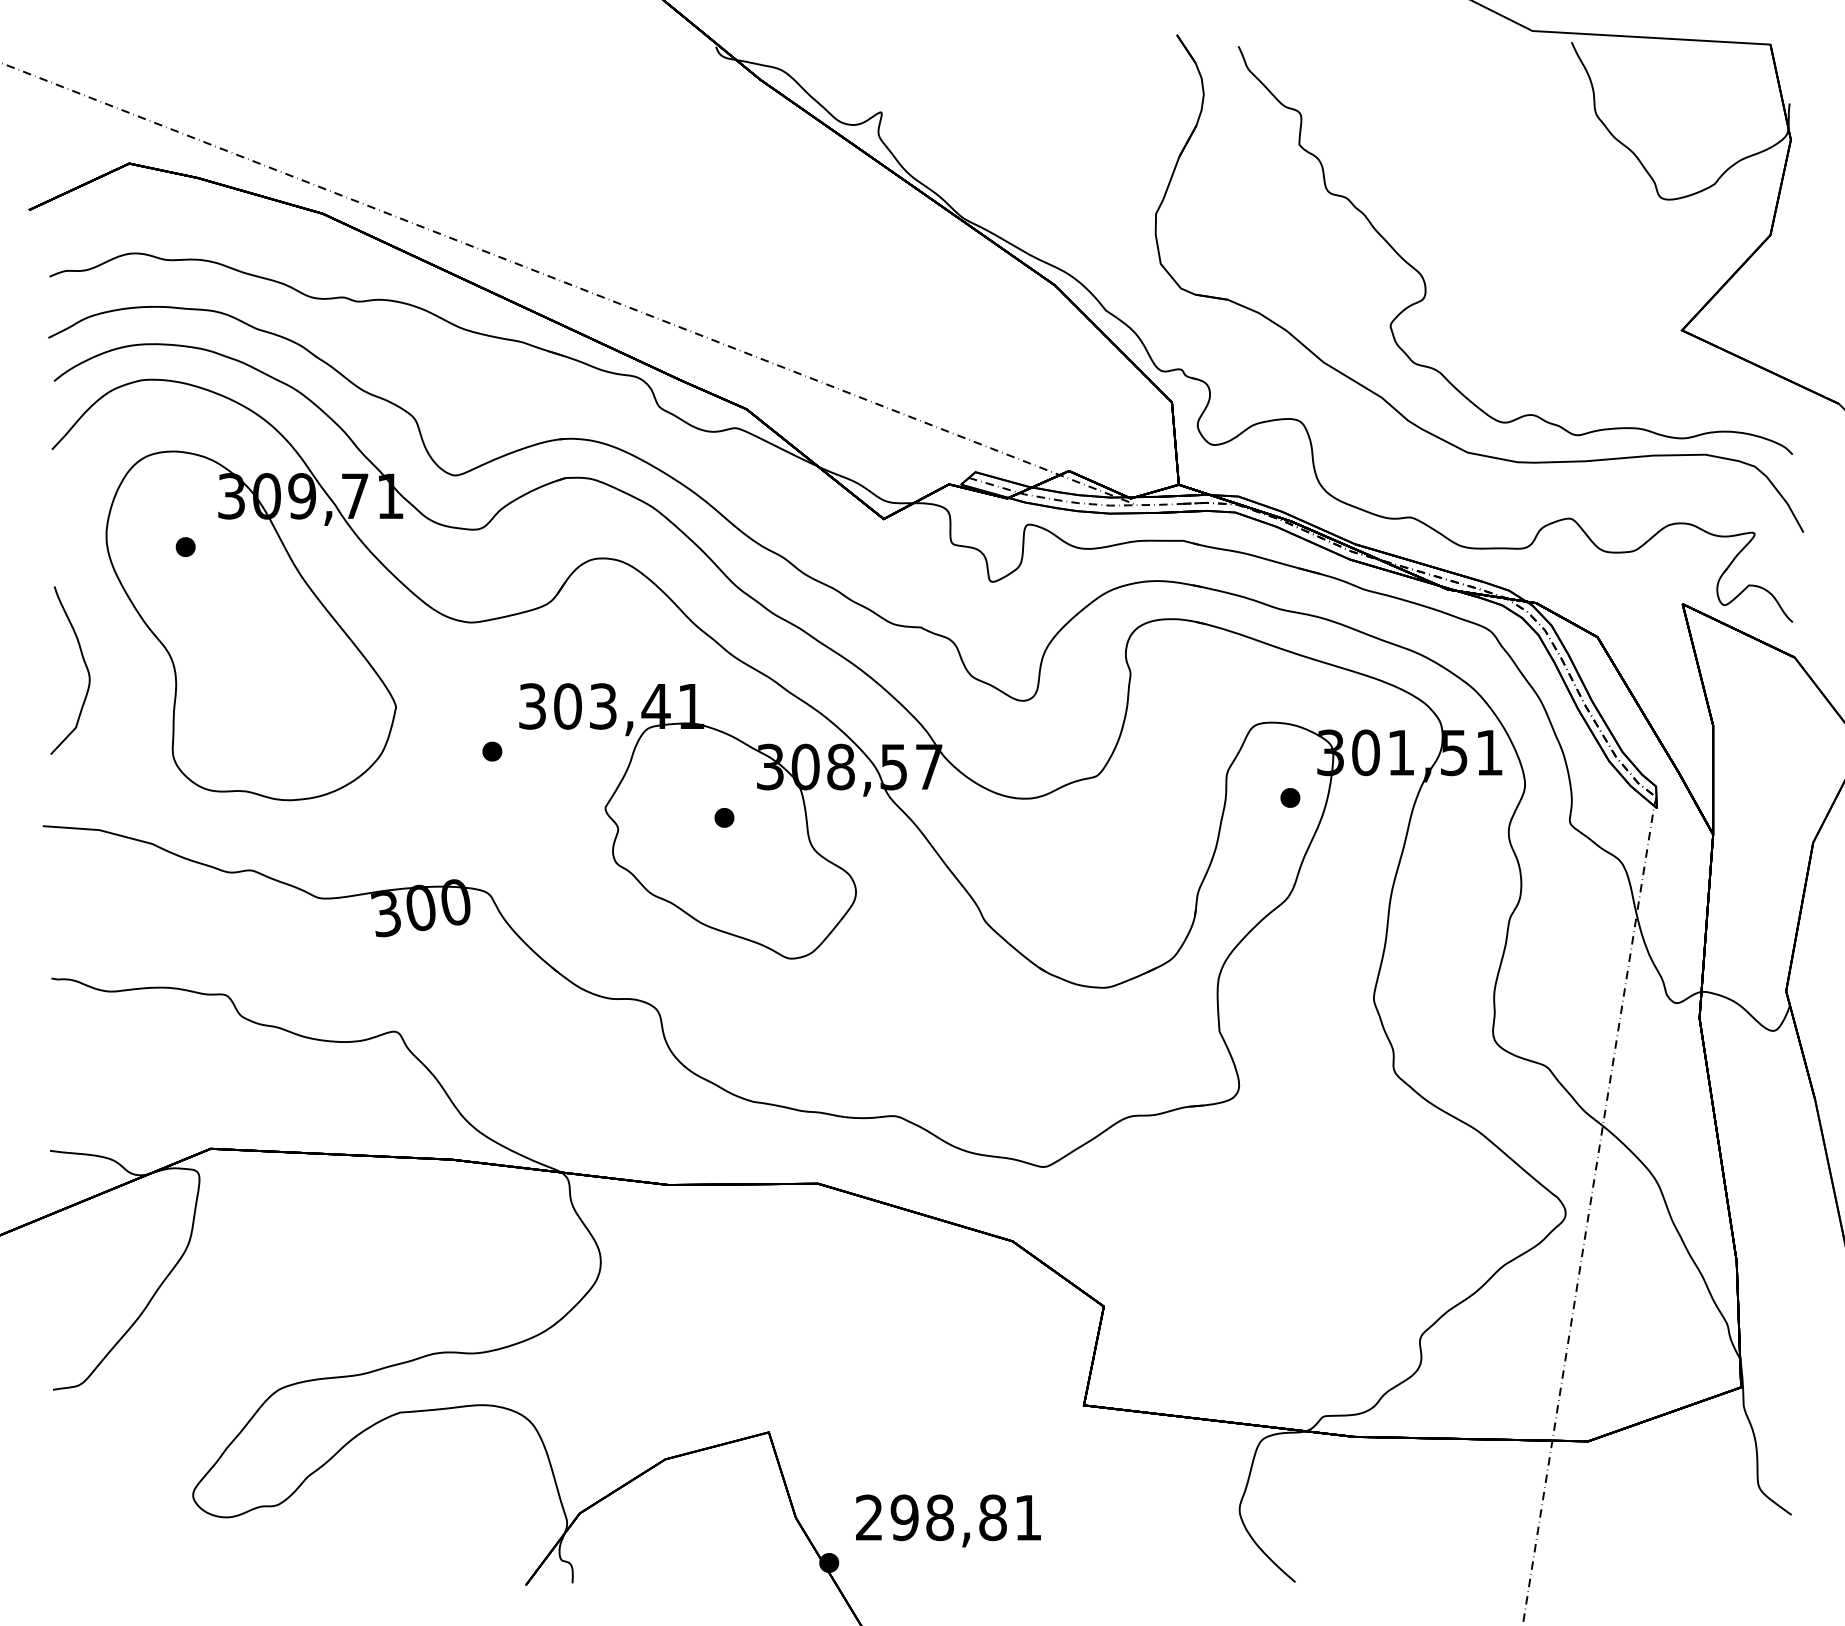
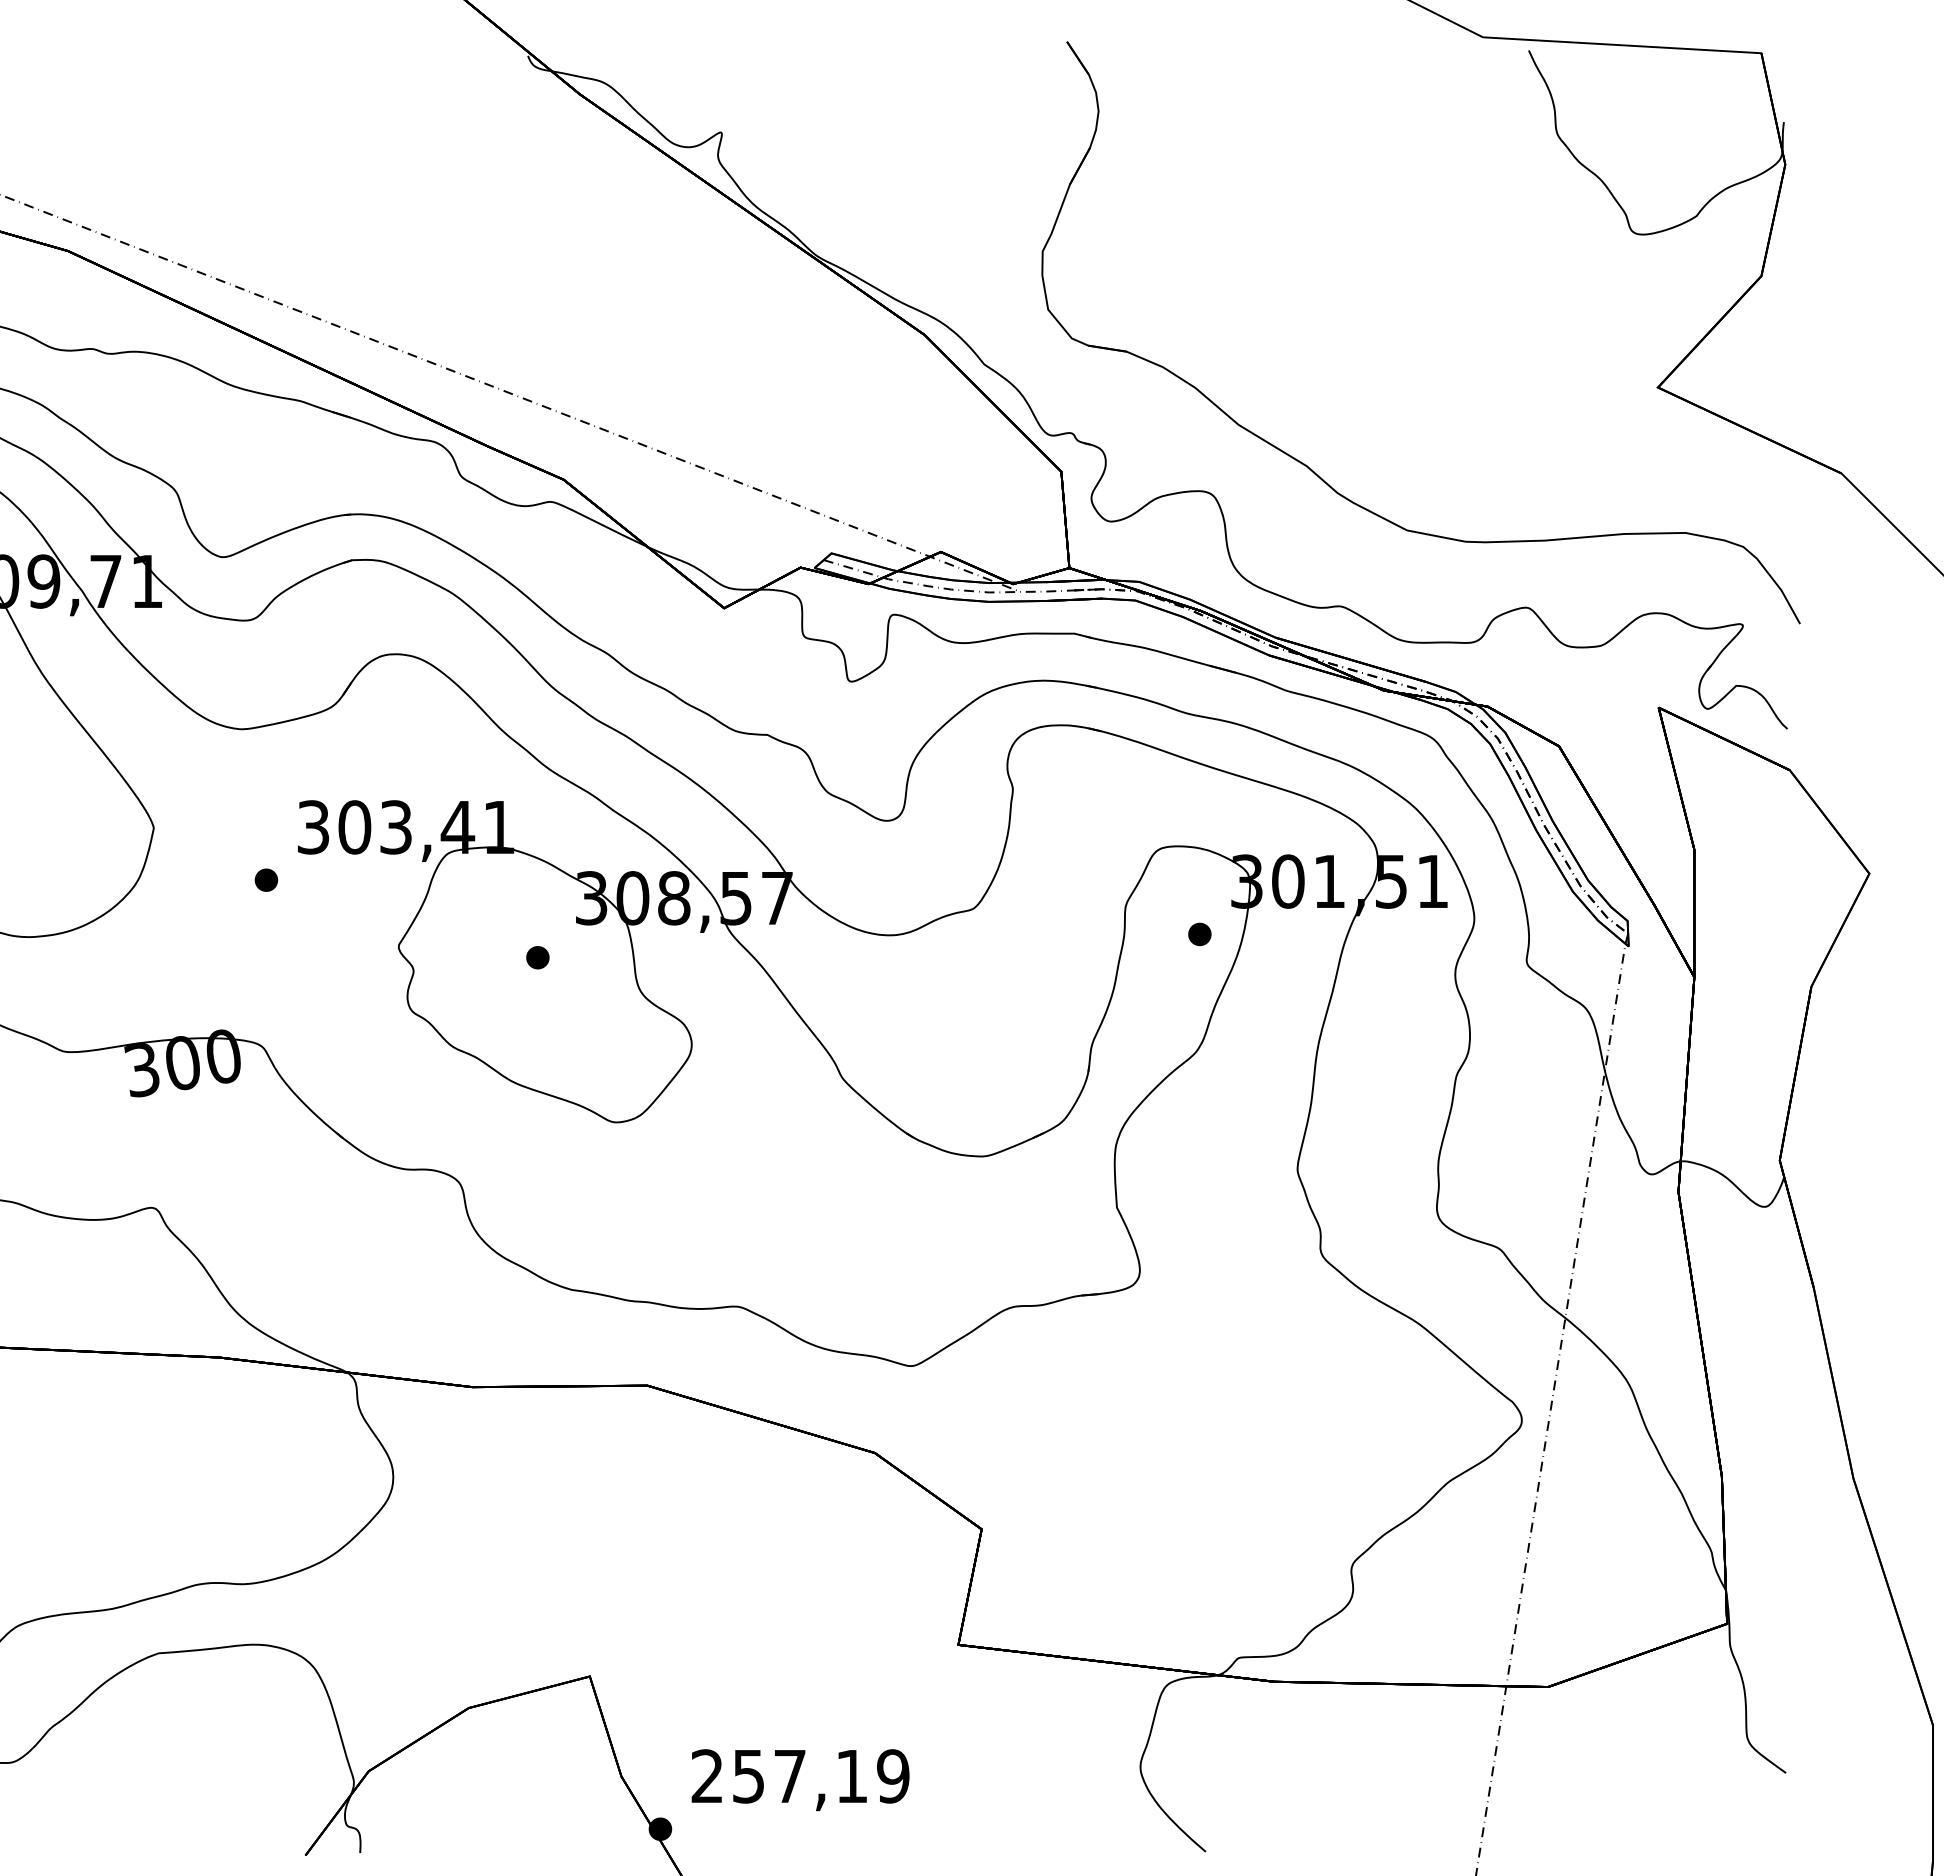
curve: (1425, 281) -> (1357, 330), removed
text: (966, 1517) -> (821, 1776), 298,81 -> 257,19

